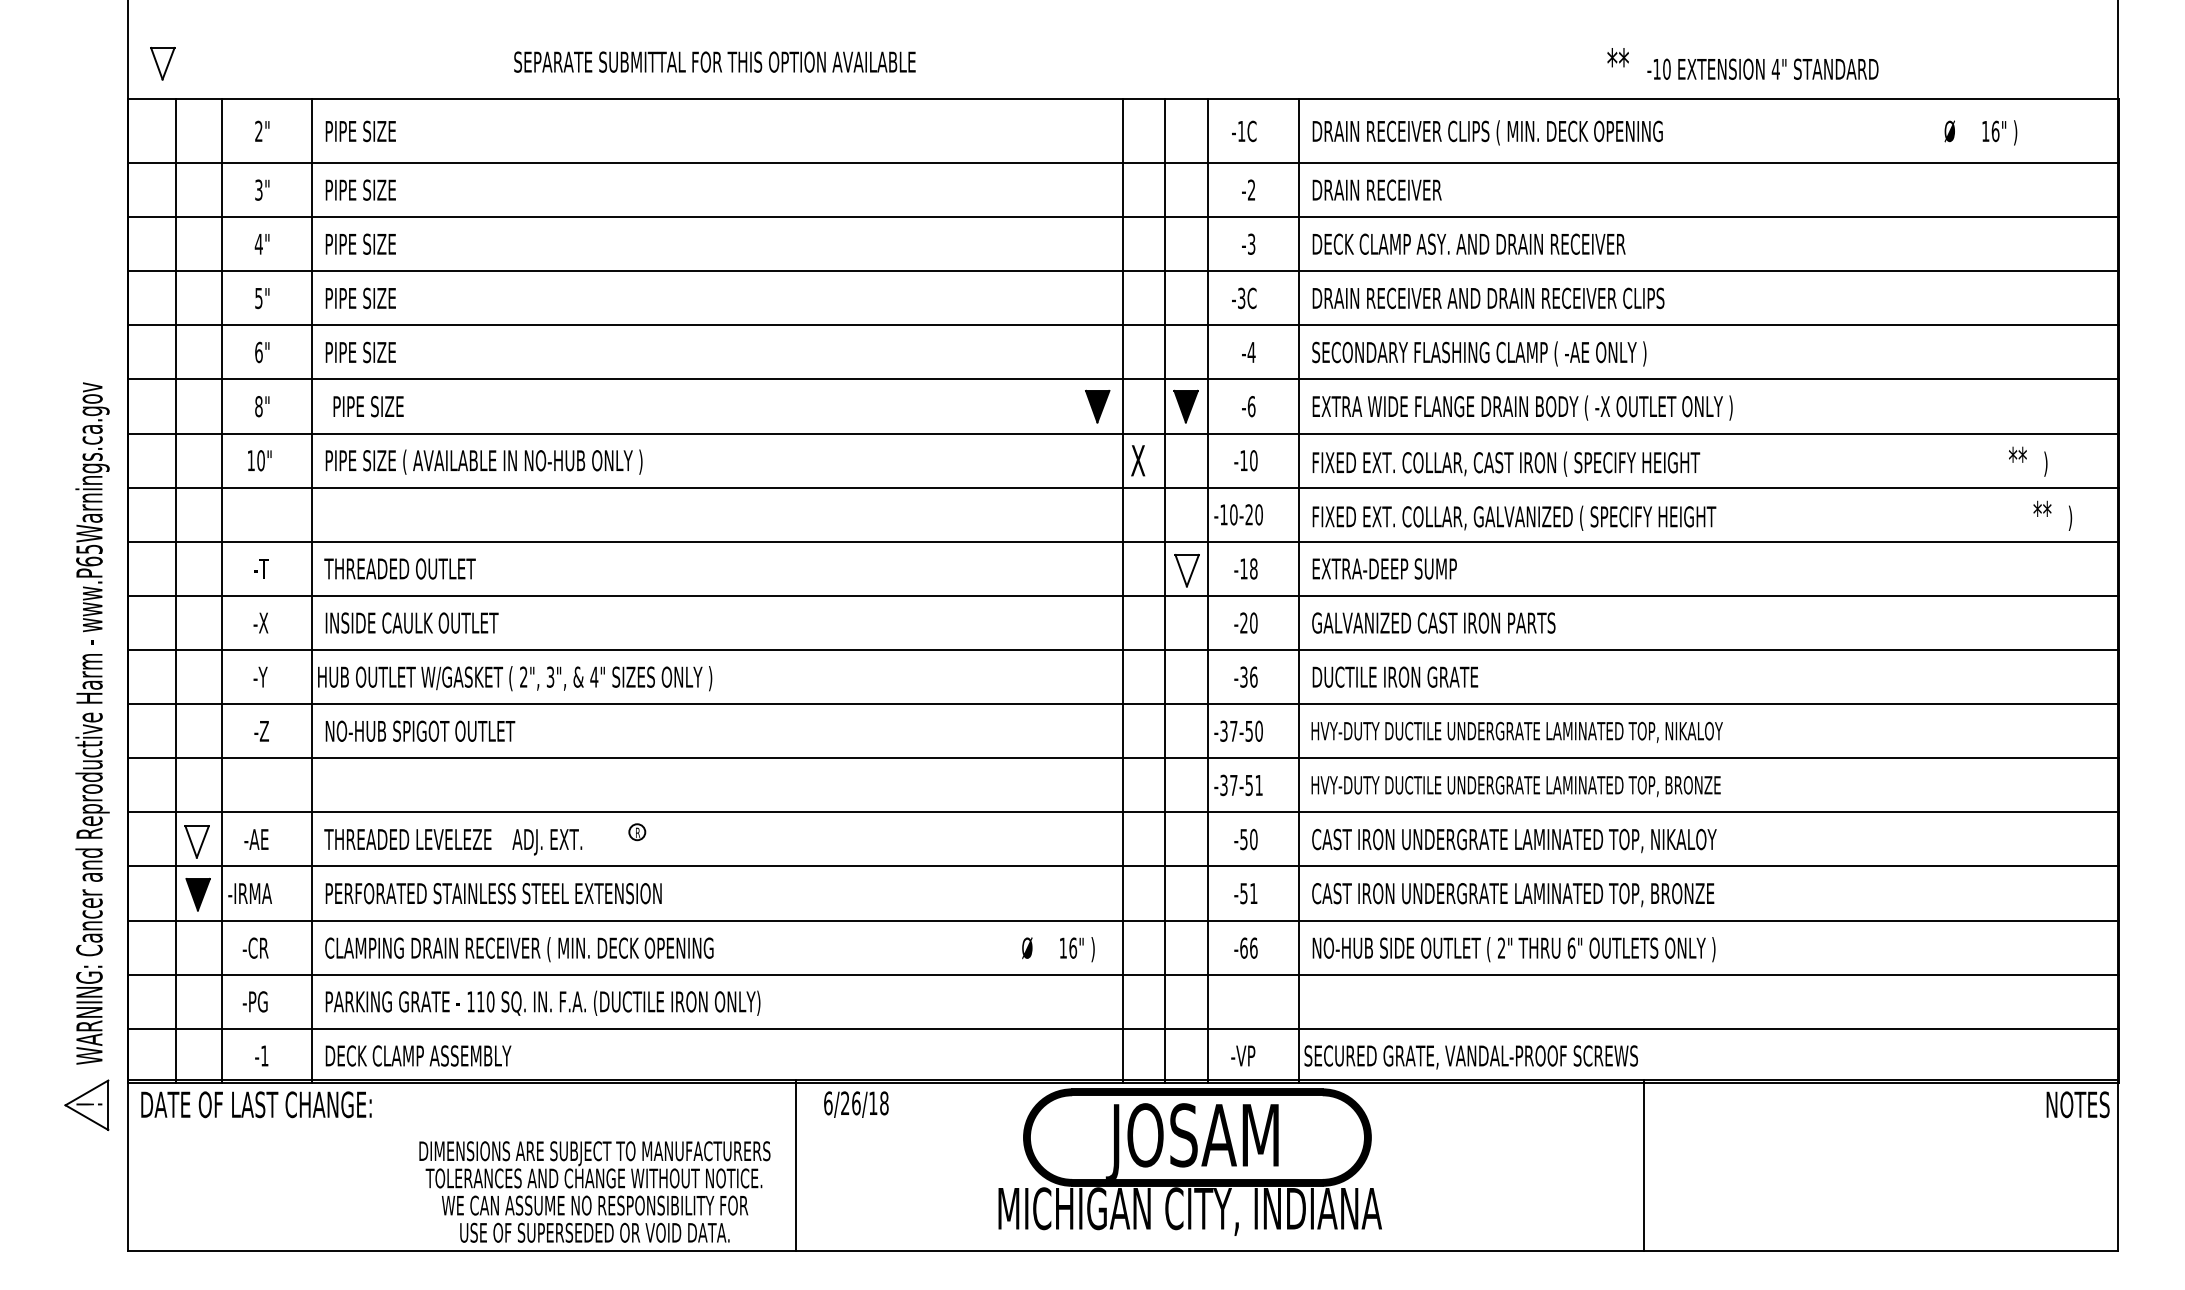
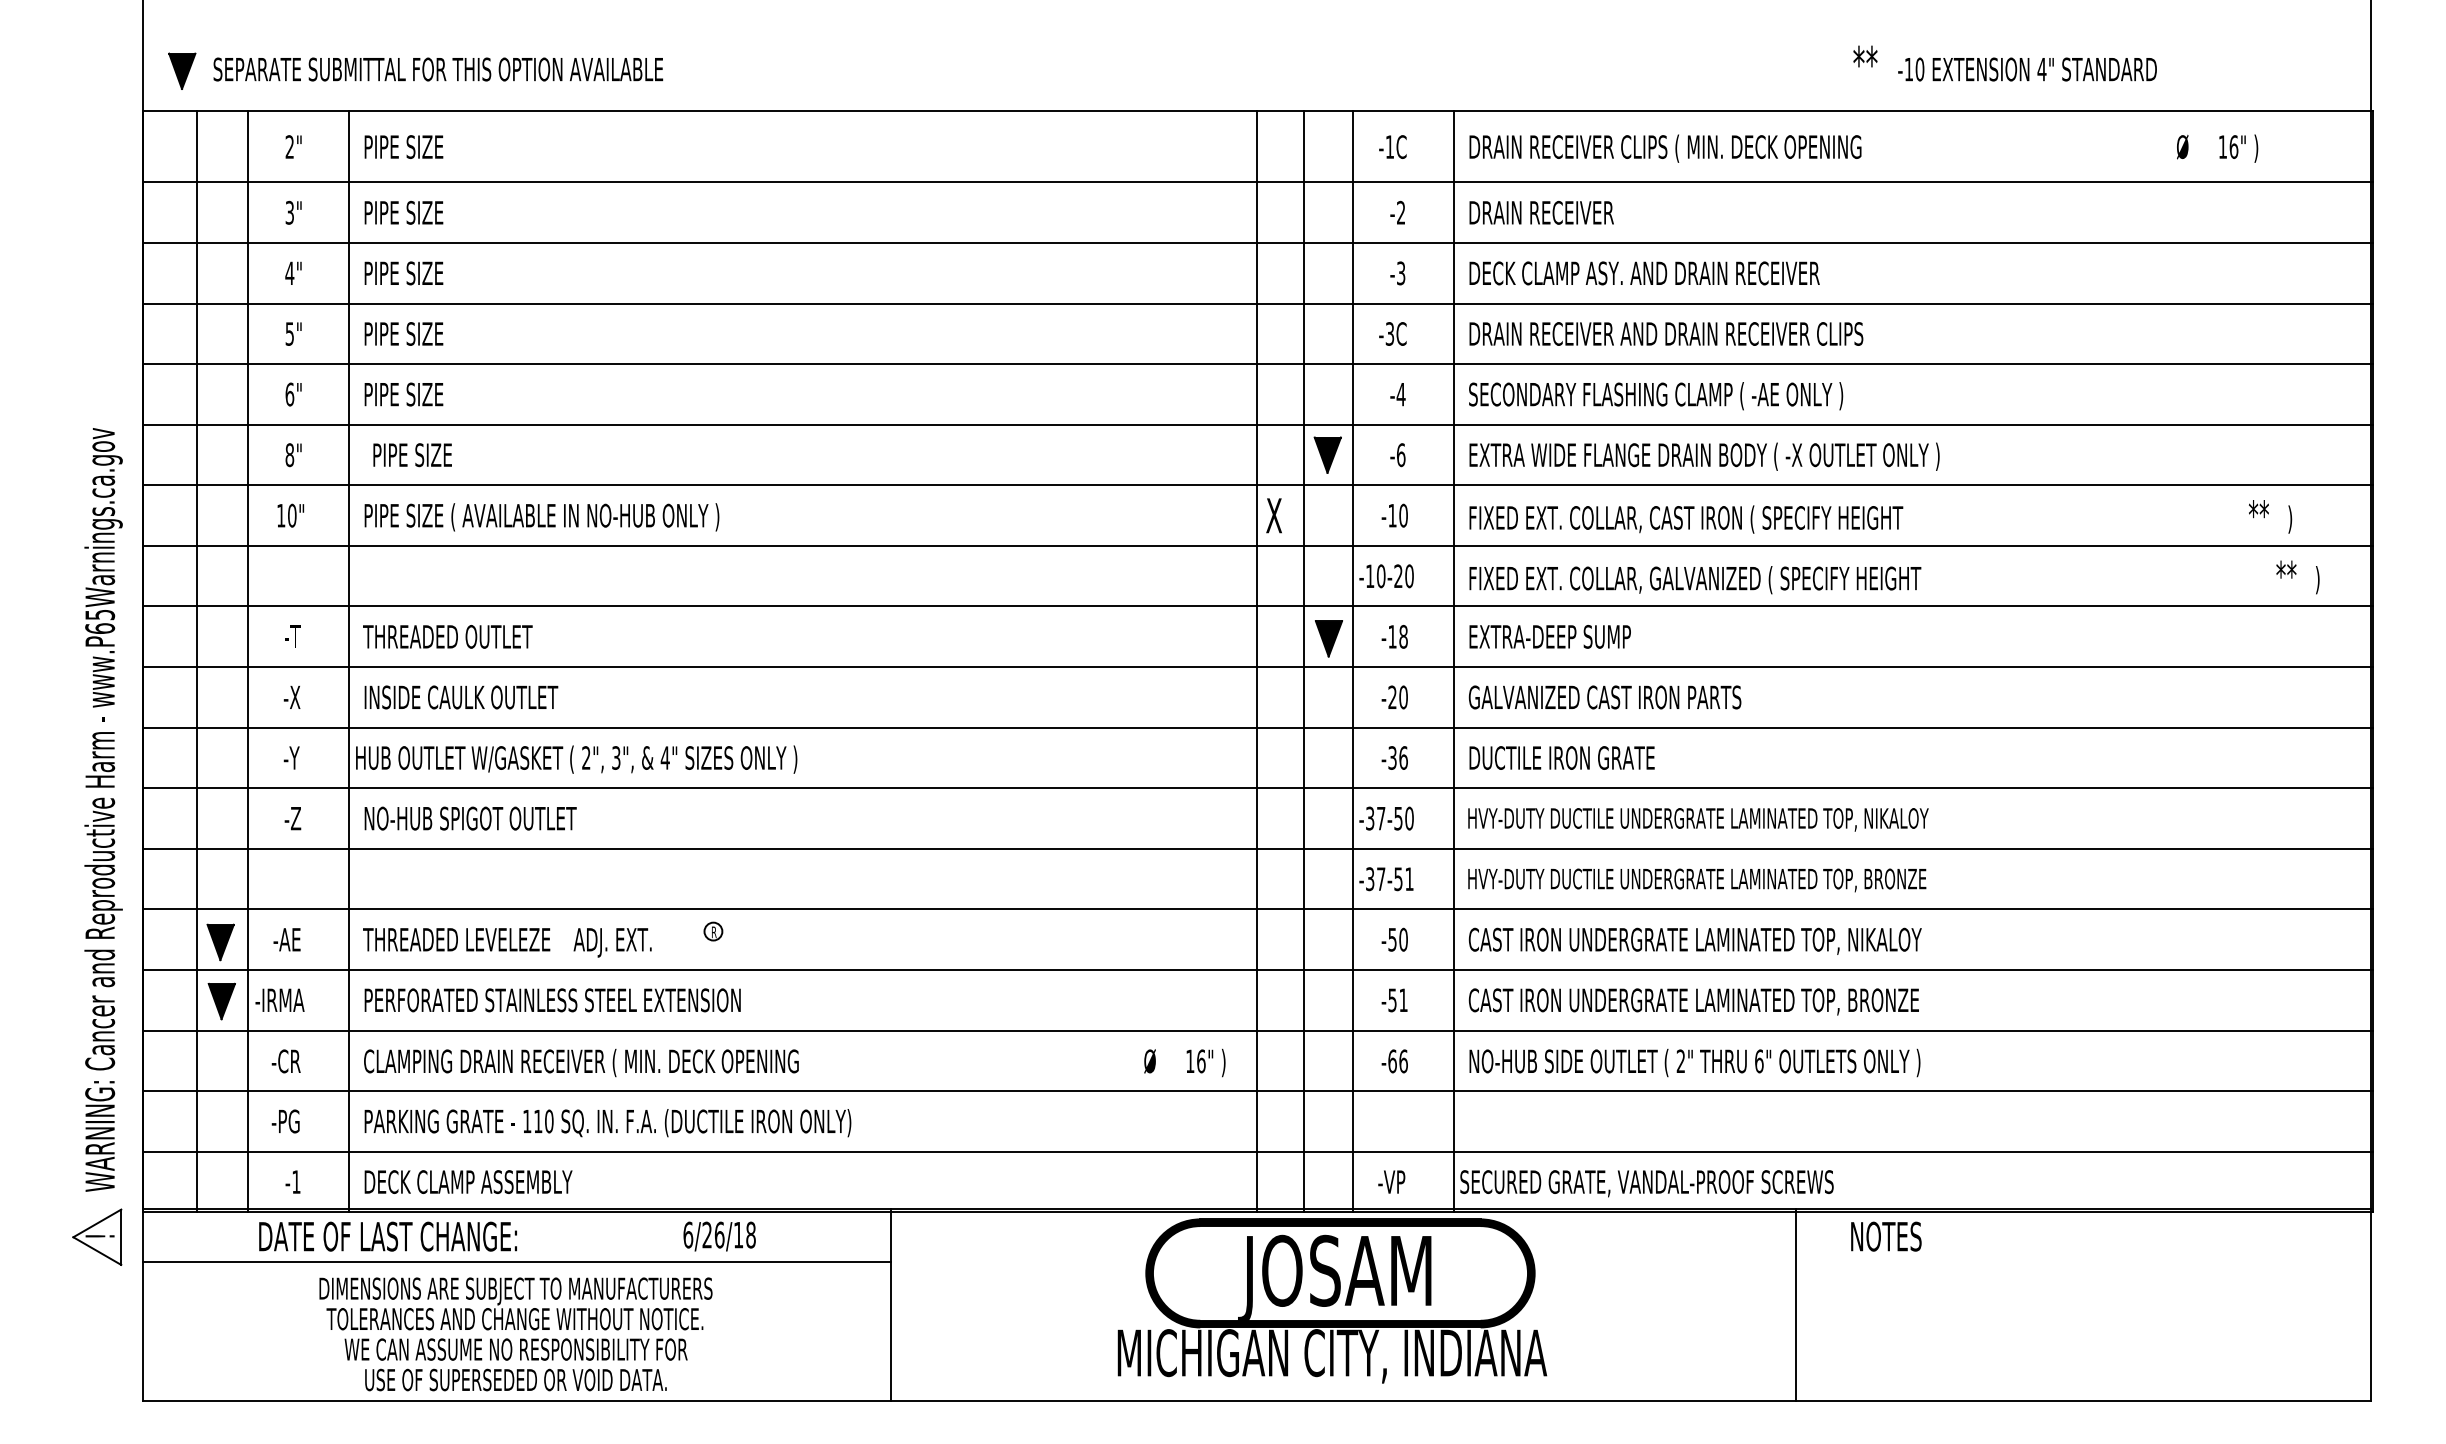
text: (715, 62) -> (438, 69), moved
fill: (163, 63) -> (182, 70), added
text: (1742, 63) -> (2004, 63), moved
part: (1097, 406) -> (1228, 454), removed
fill: (1186, 570) -> (1328, 638), added
fill: (196, 841) -> (220, 942), added
text: (255, 1104) -> (387, 1236), moved
text: (856, 1104) -> (719, 1236), moved
text: (2078, 1104) -> (1886, 1236), moved
line: (461, 1126) -> (516, 1261), added
line: (1644, 1165) -> (1796, 1304), moved
text: (594, 1192) -> (515, 1334), moved

